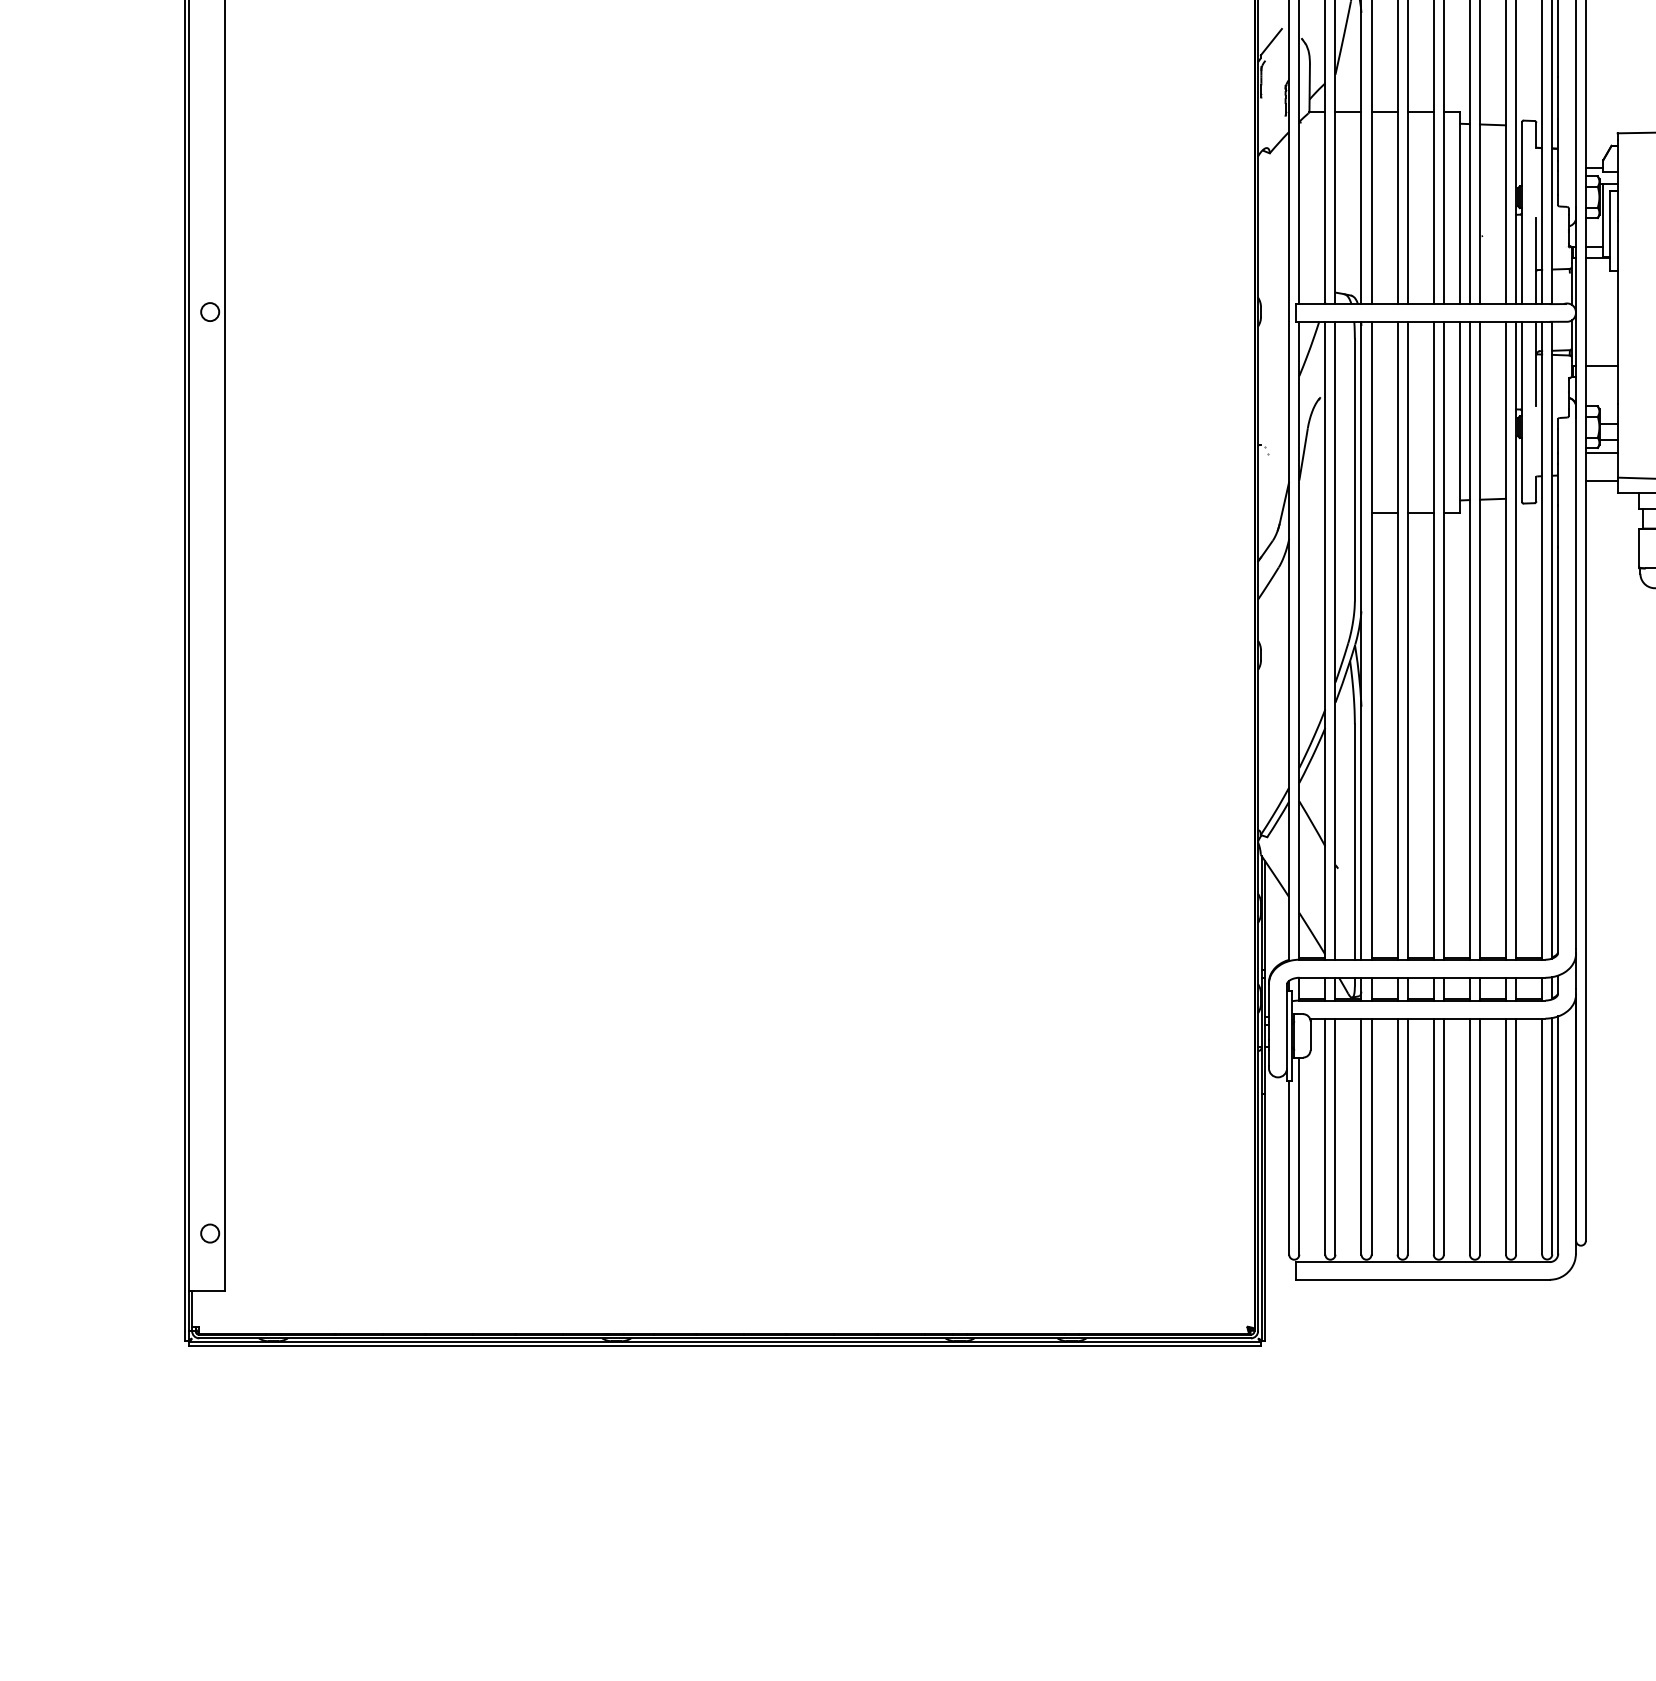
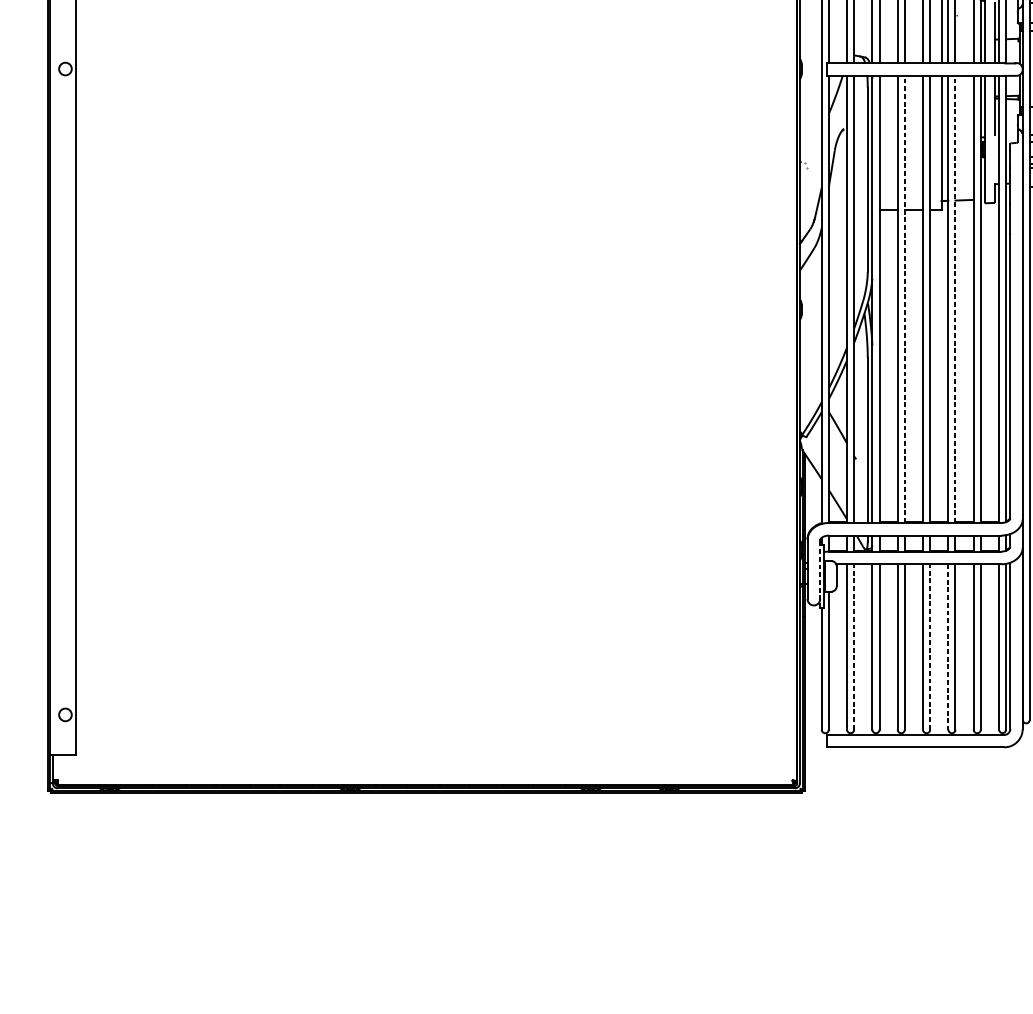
line: (1407, 640) -> (904, 299), solid -> dashed
line: (1480, 640) -> (955, 299), solid -> dashed
line: (1287, 1035) -> (820, 576), solid -> dashed
line: (1335, 1136) -> (854, 646), solid -> dashed
line: (1443, 1136) -> (929, 646), solid -> dashed
line: (1469, 1137) -> (948, 647), solid -> dashed

